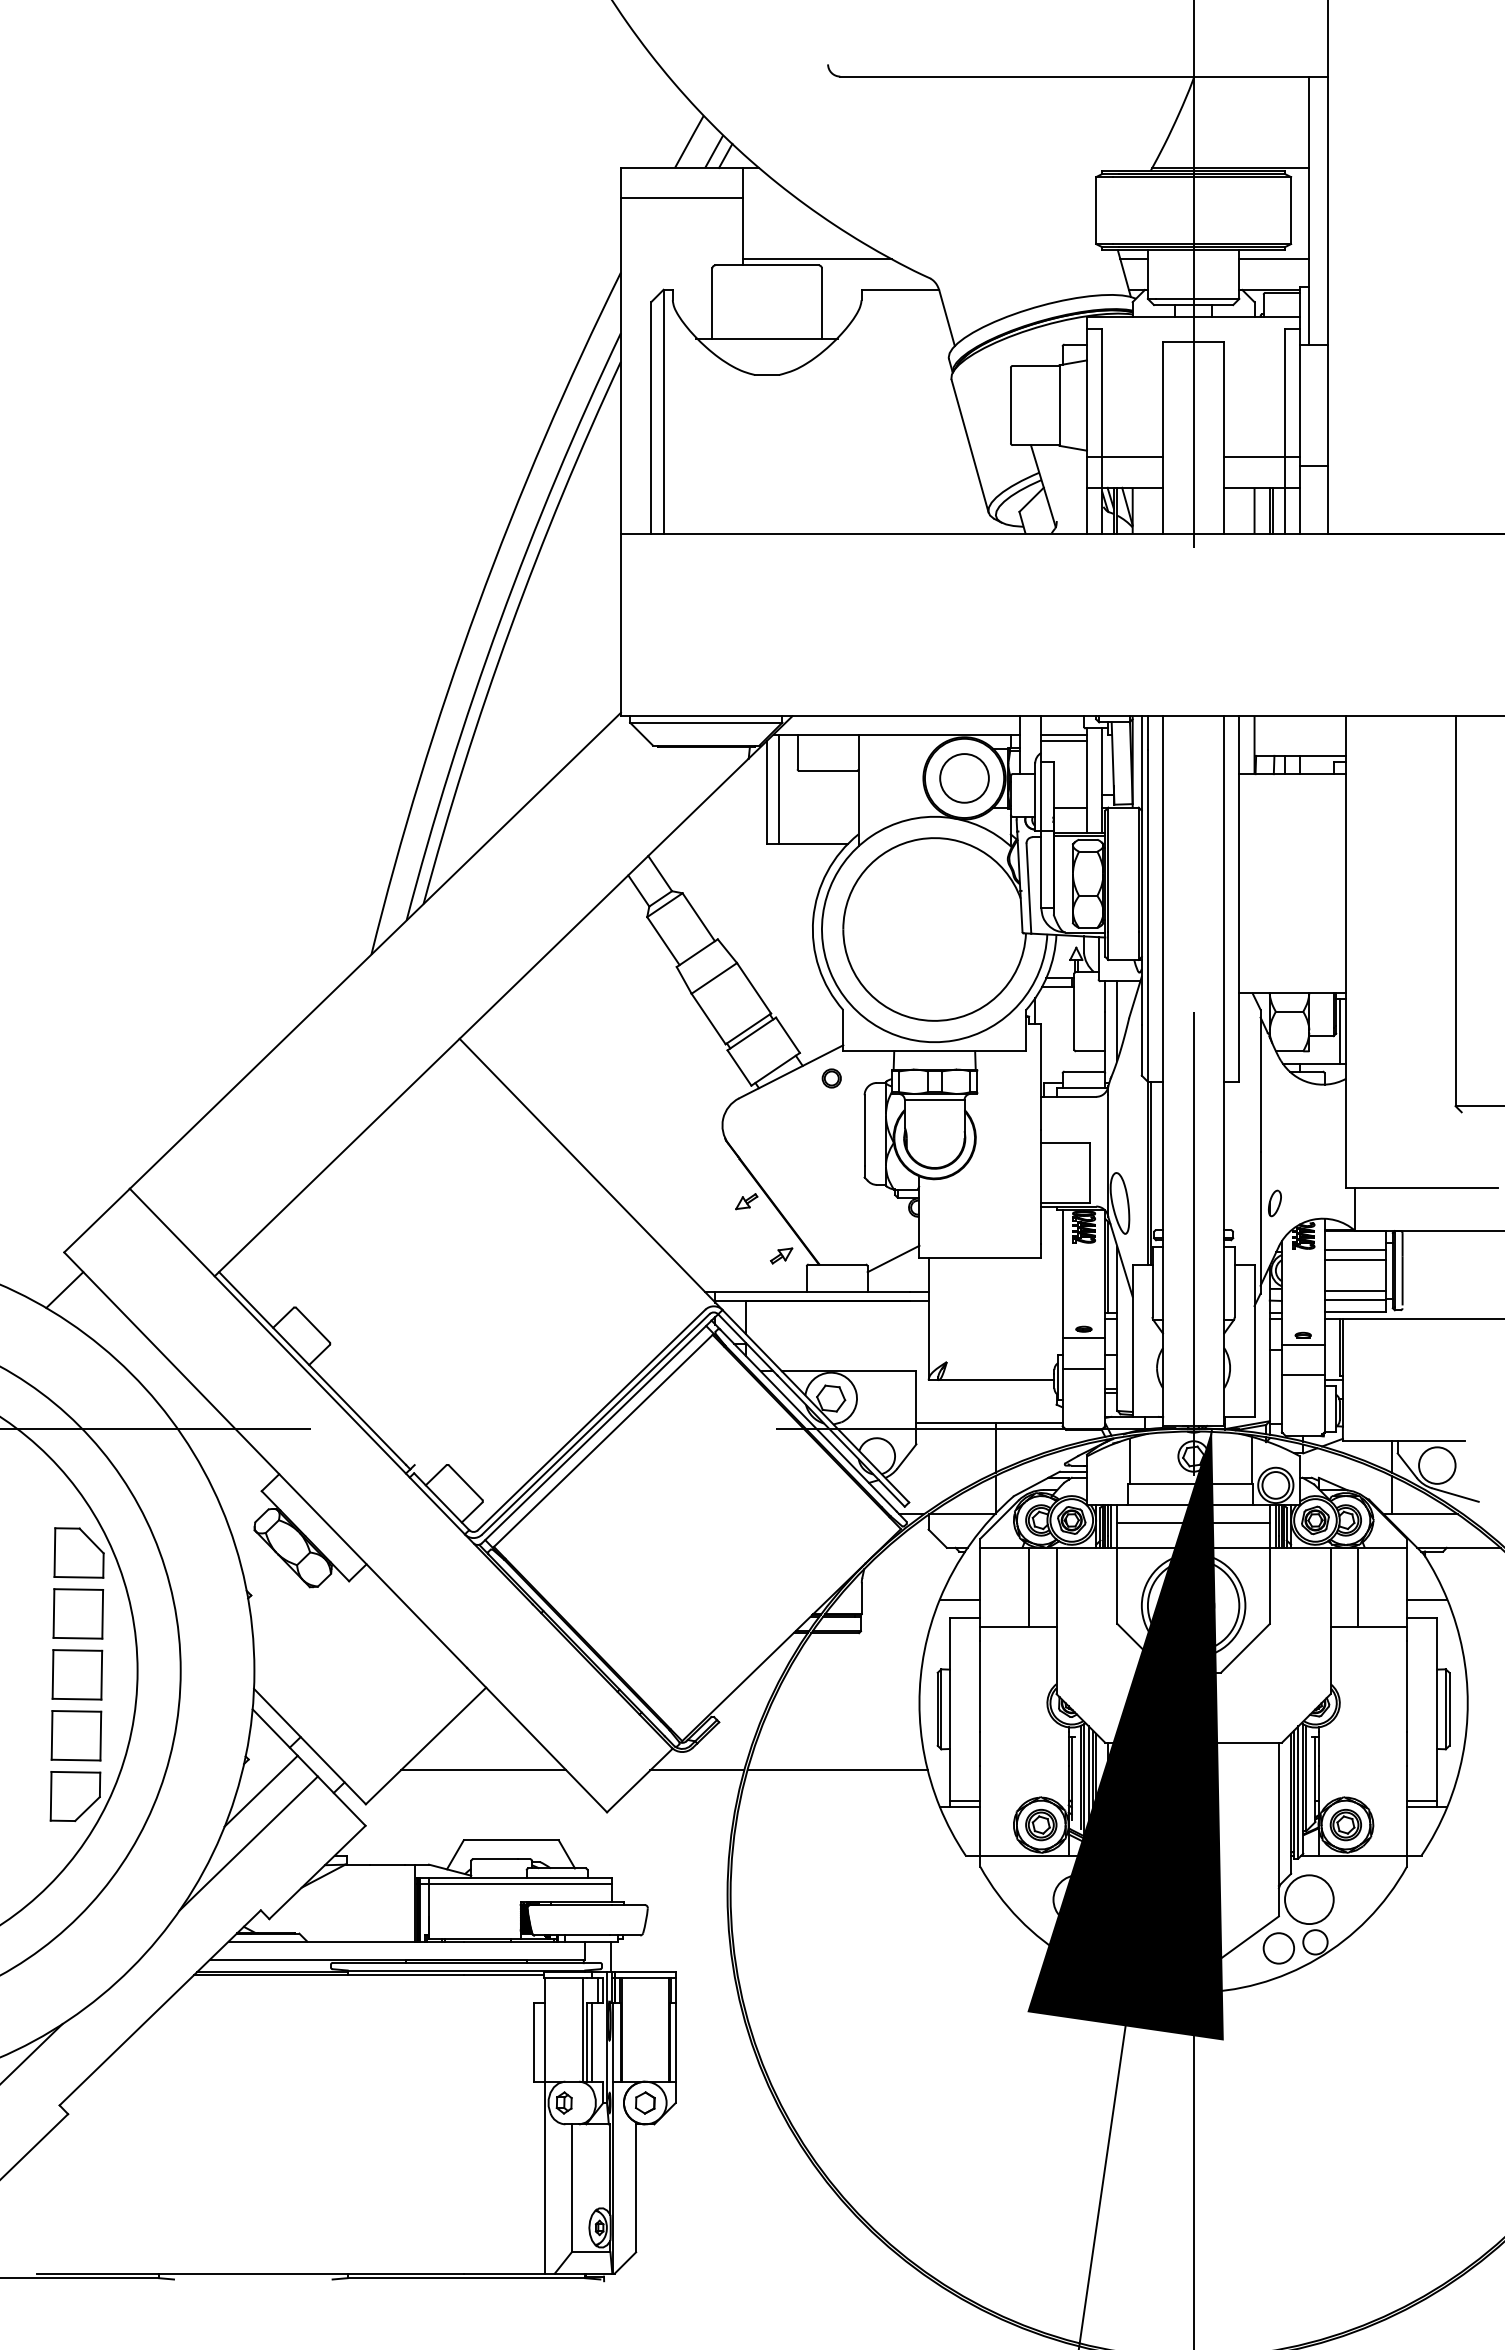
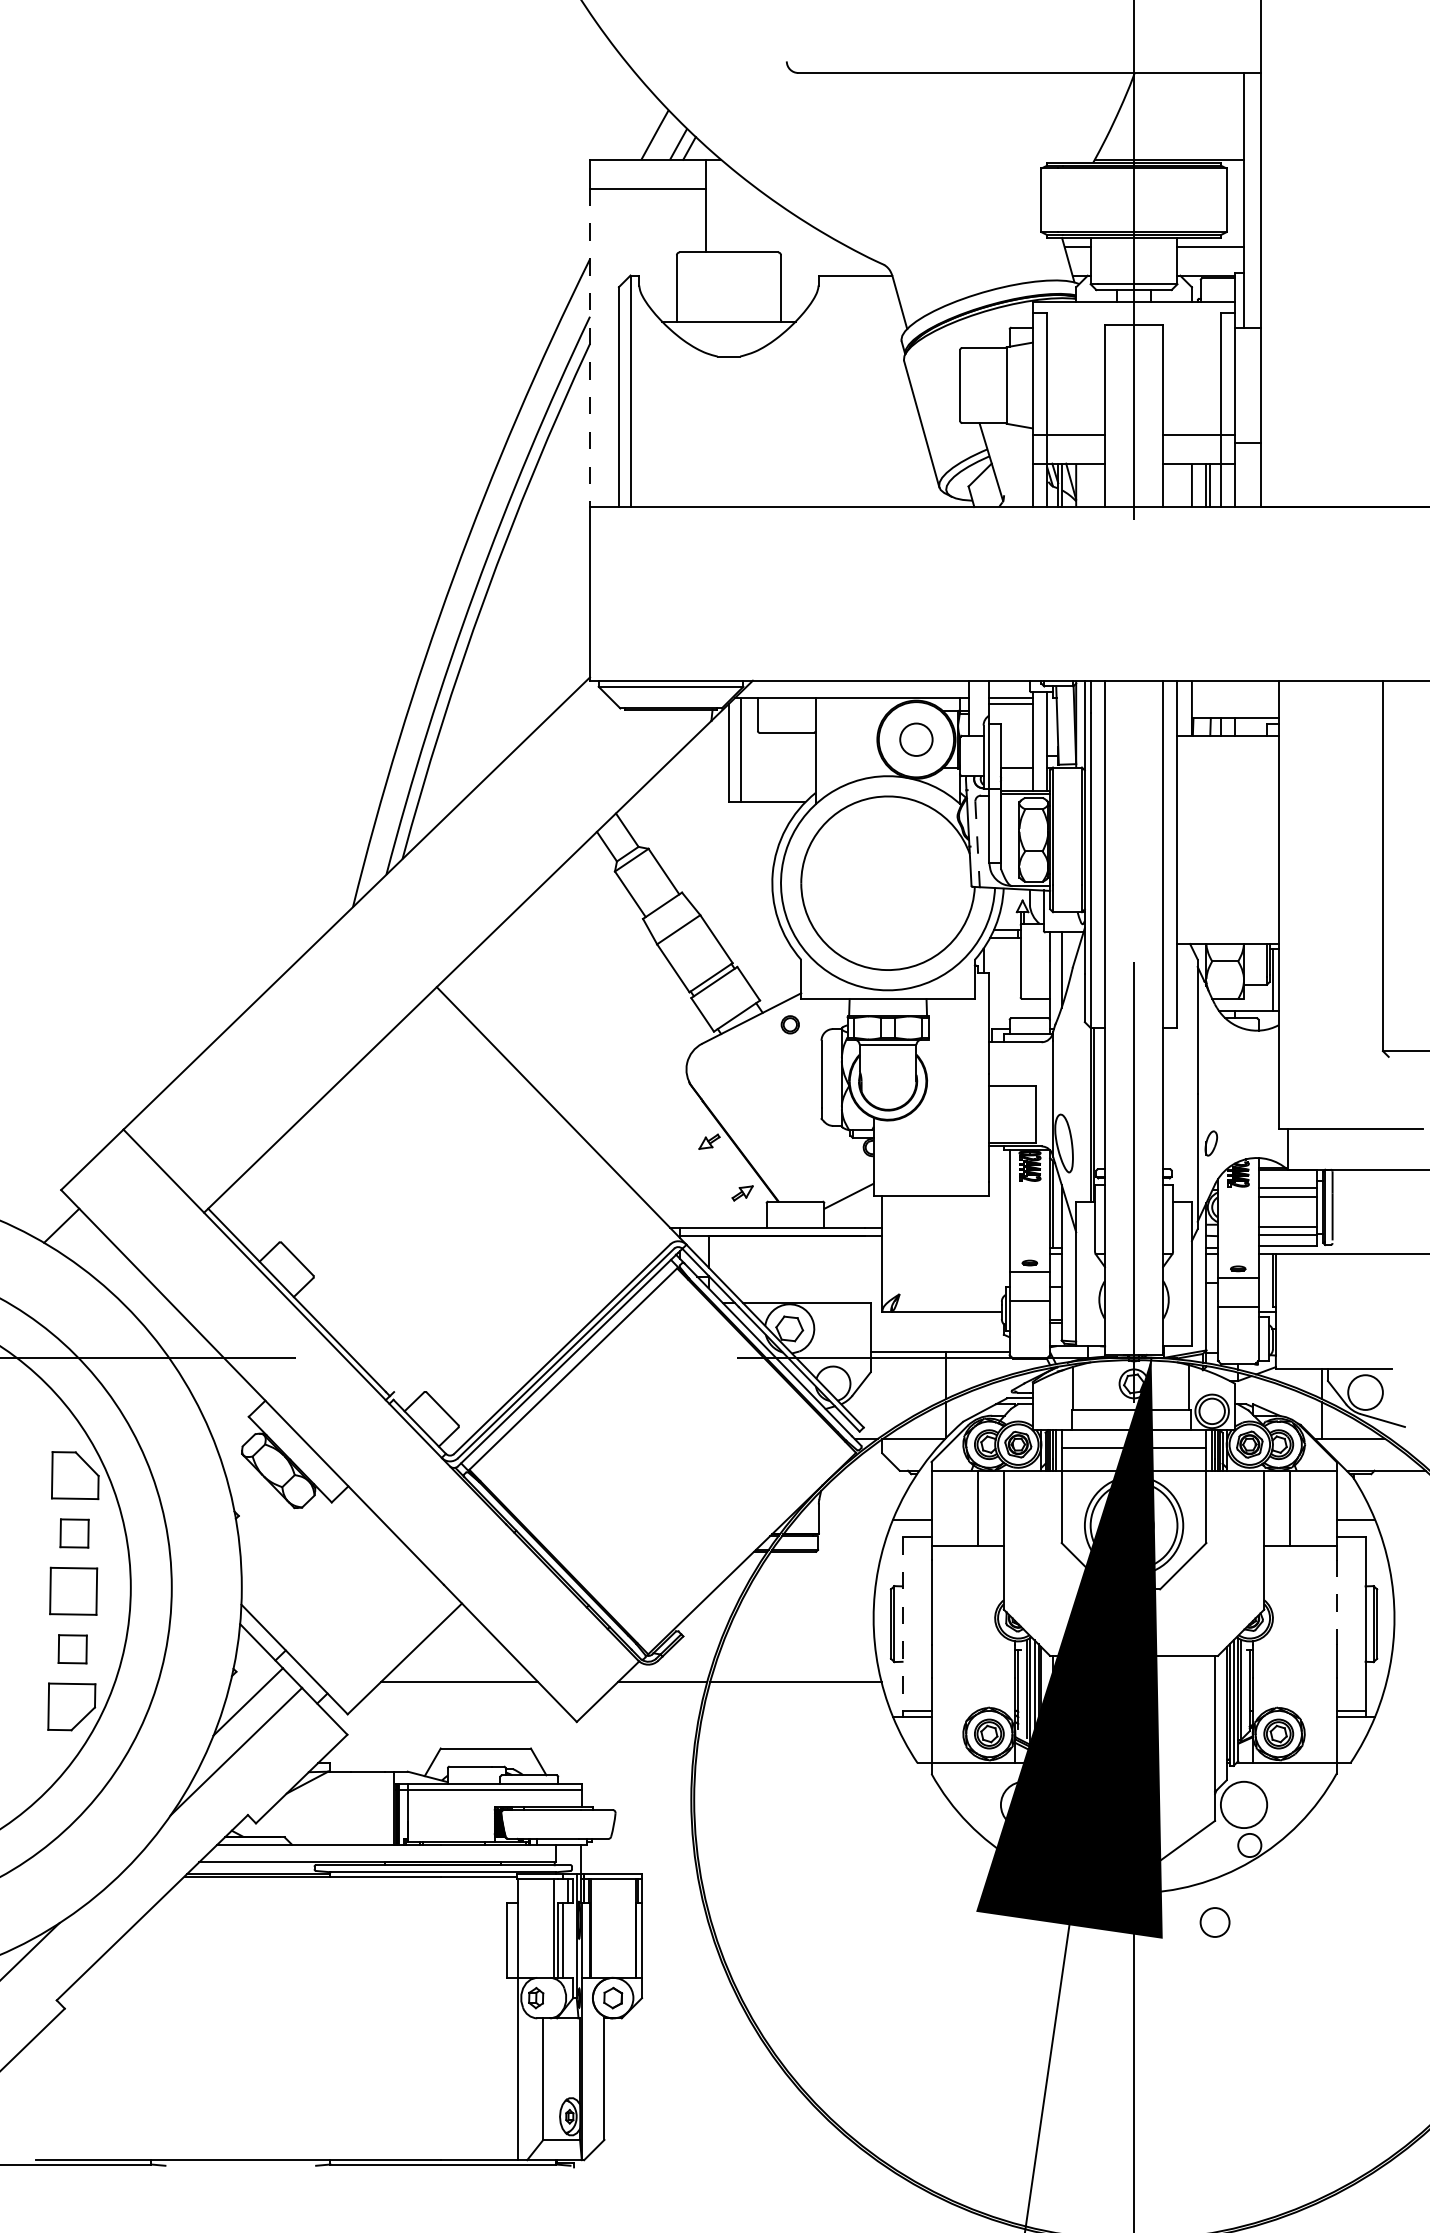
line: (817, 259) -> (776, 246), removed
line: (620, 365) -> (589, 347), solid -> dashed
circle: (964, 778) -> (916, 739), size x0.7
line: (1028, 889) -> (977, 845), solid -> dashed
part: (78, 1613) -> (74, 1533), size x0.6
line: (1406, 1686) -> (1336, 1602), solid -> dashed
line: (949, 1709) -> (902, 1624), solid -> dashed
part: (76, 1735) -> (72, 1648), size x0.6
circle: (1278, 1948) -> (1214, 1922), moved

